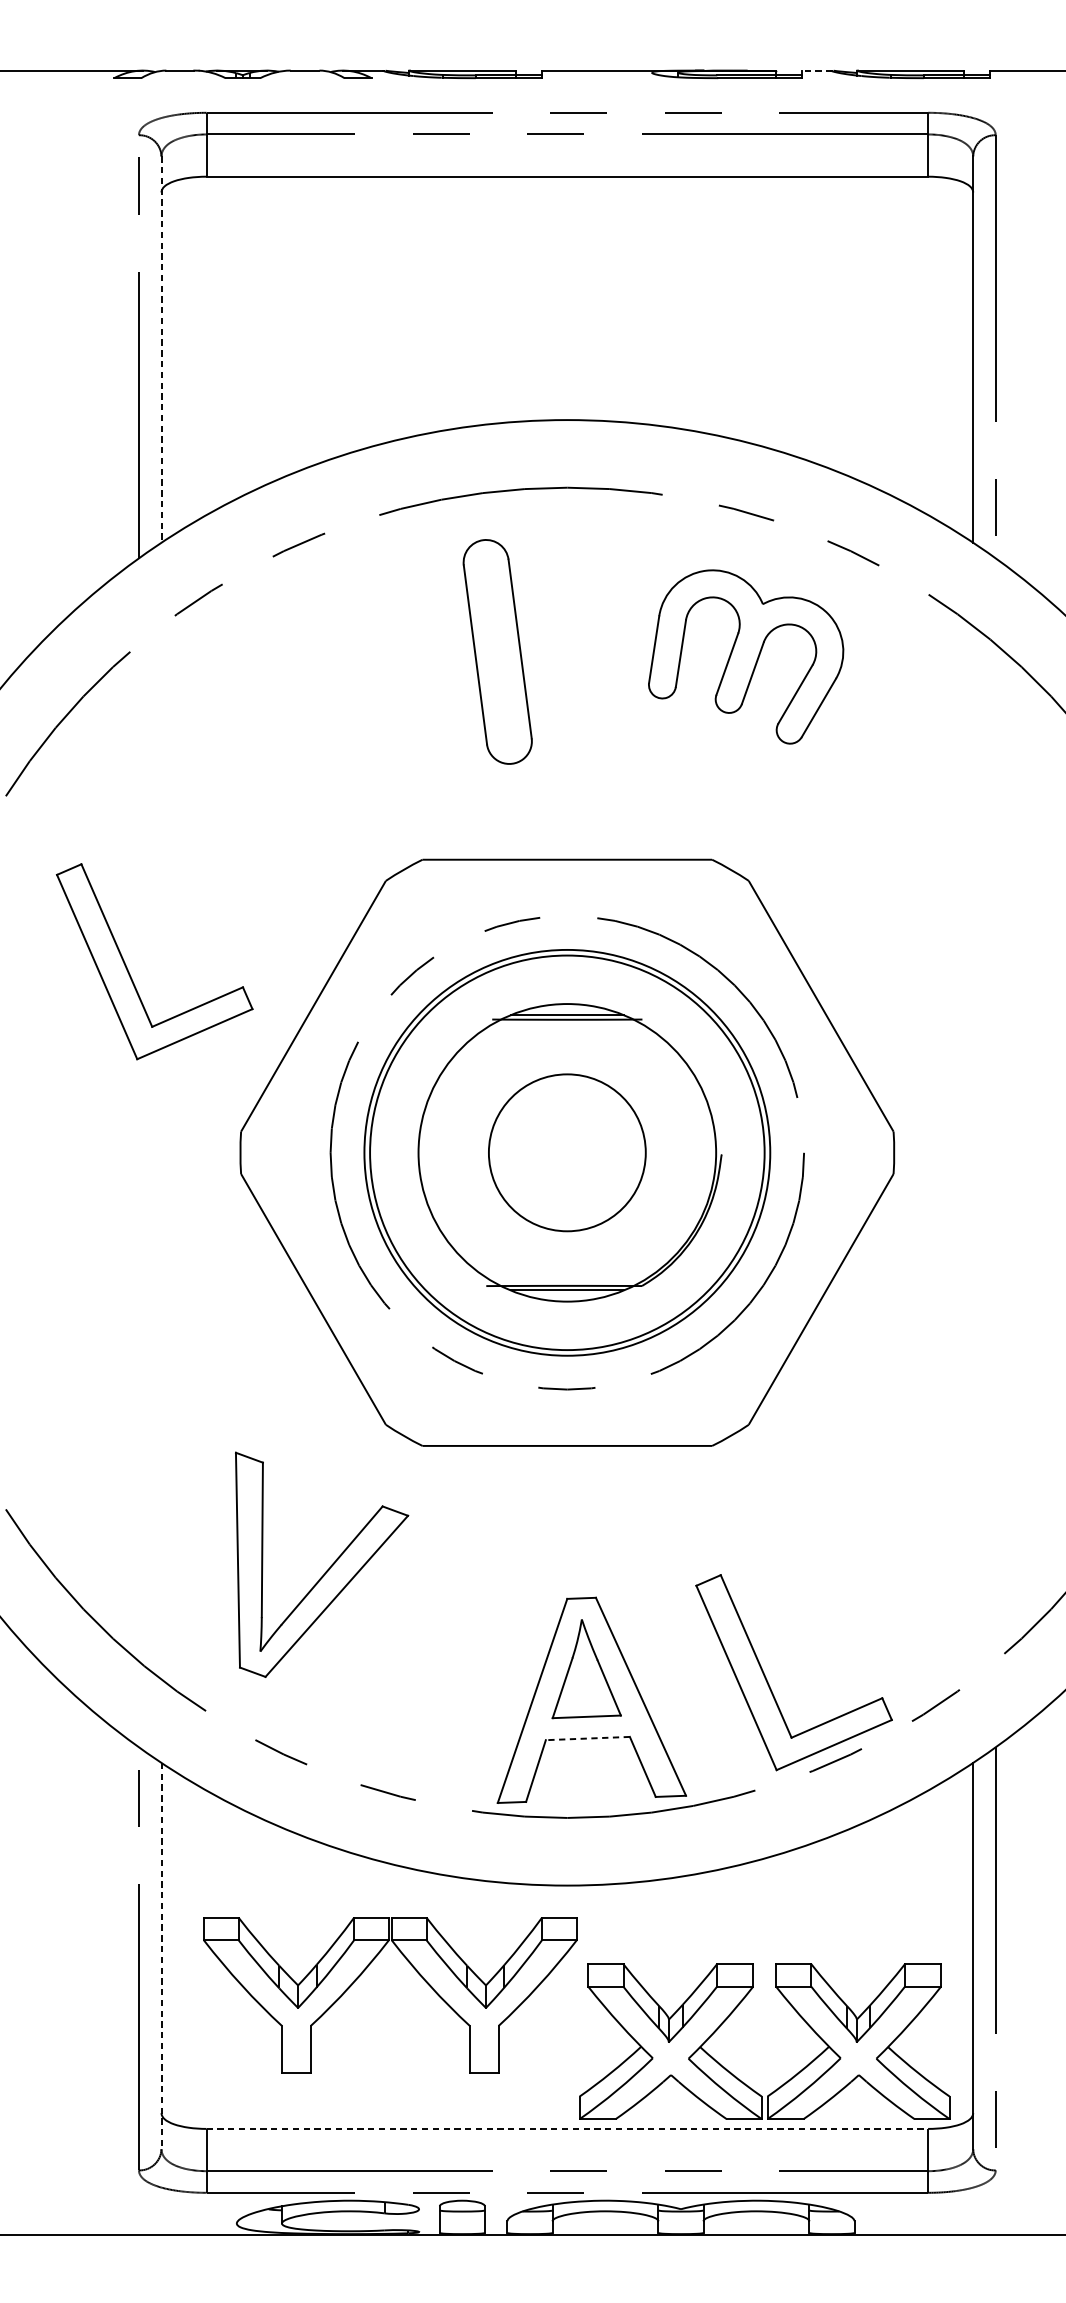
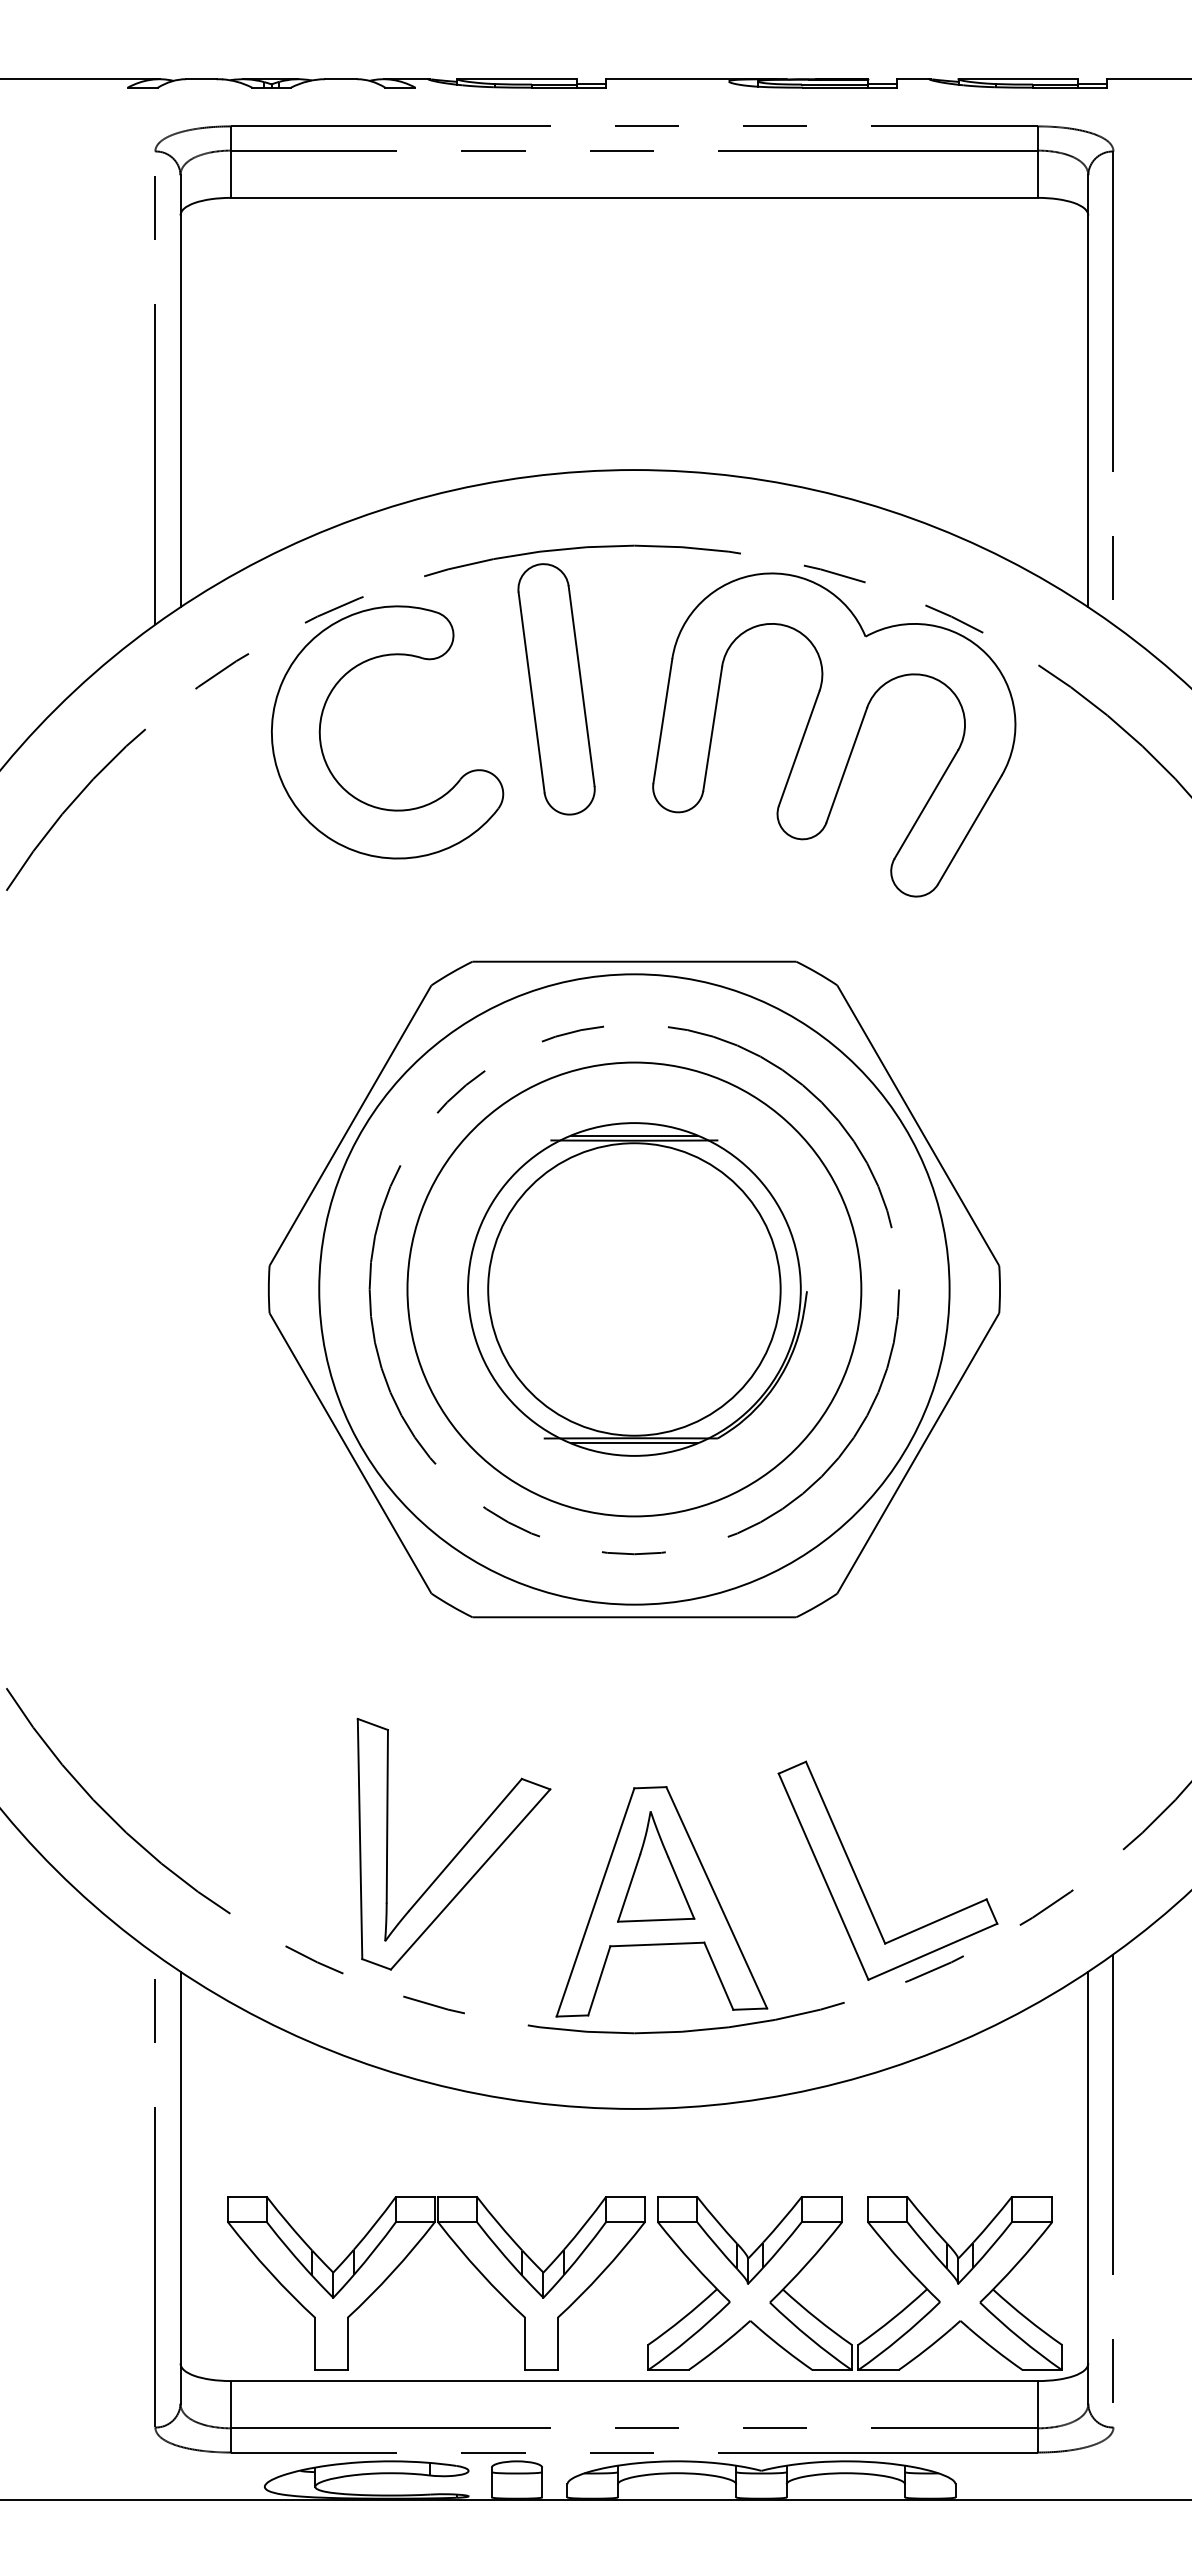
line: (816, 70) -> (913, 79), dashed -> solid
line: (161, 349) -> (180, 391), dashed -> solid
part: (287, 647) -> (321, 724), added
part: (497, 652) -> (556, 689), moved
part: (746, 656) -> (834, 734), size x1.67
part: (129, 971) -> (144, 1086), removed
circle: (567, 1152) -> (634, 1289), size x1.43
circle: (567, 1152) -> (634, 1289), size x1.67
part: (327, 1569) -> (460, 1849), moved
line: (587, 1738) -> (656, 1944), dashed -> solid
line: (161, 1955) -> (180, 2187), dashed -> solid
part: (364, 1971) -> (407, 2257), moved
line: (567, 2129) -> (634, 2381), dashed -> solid

